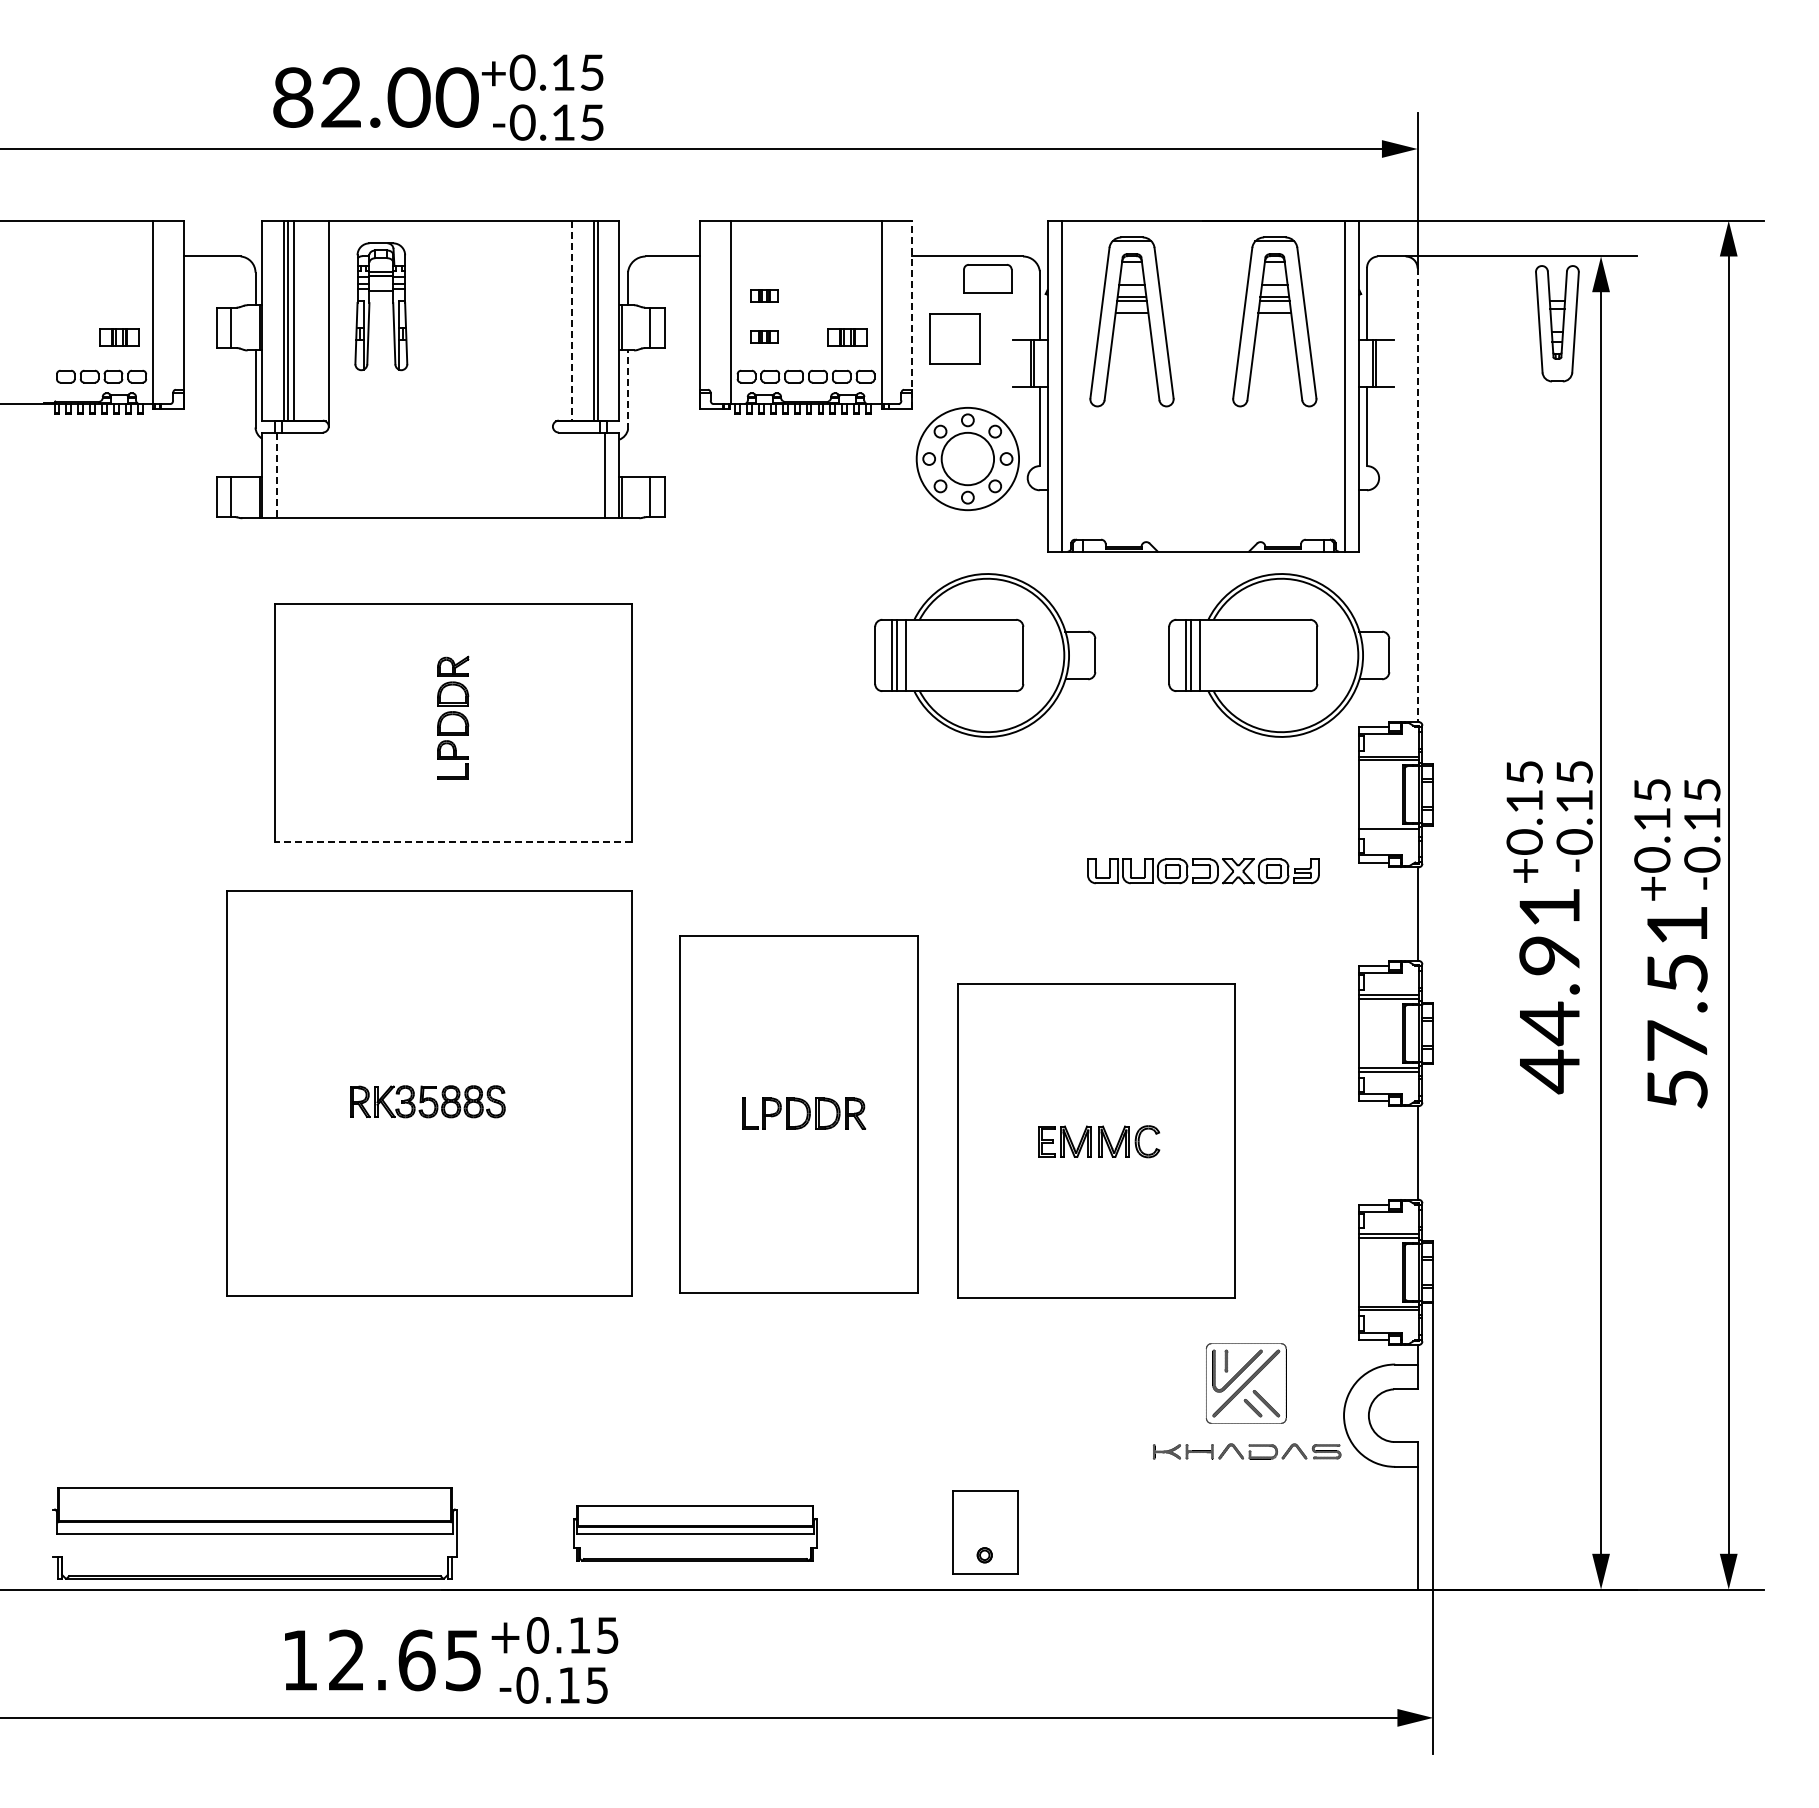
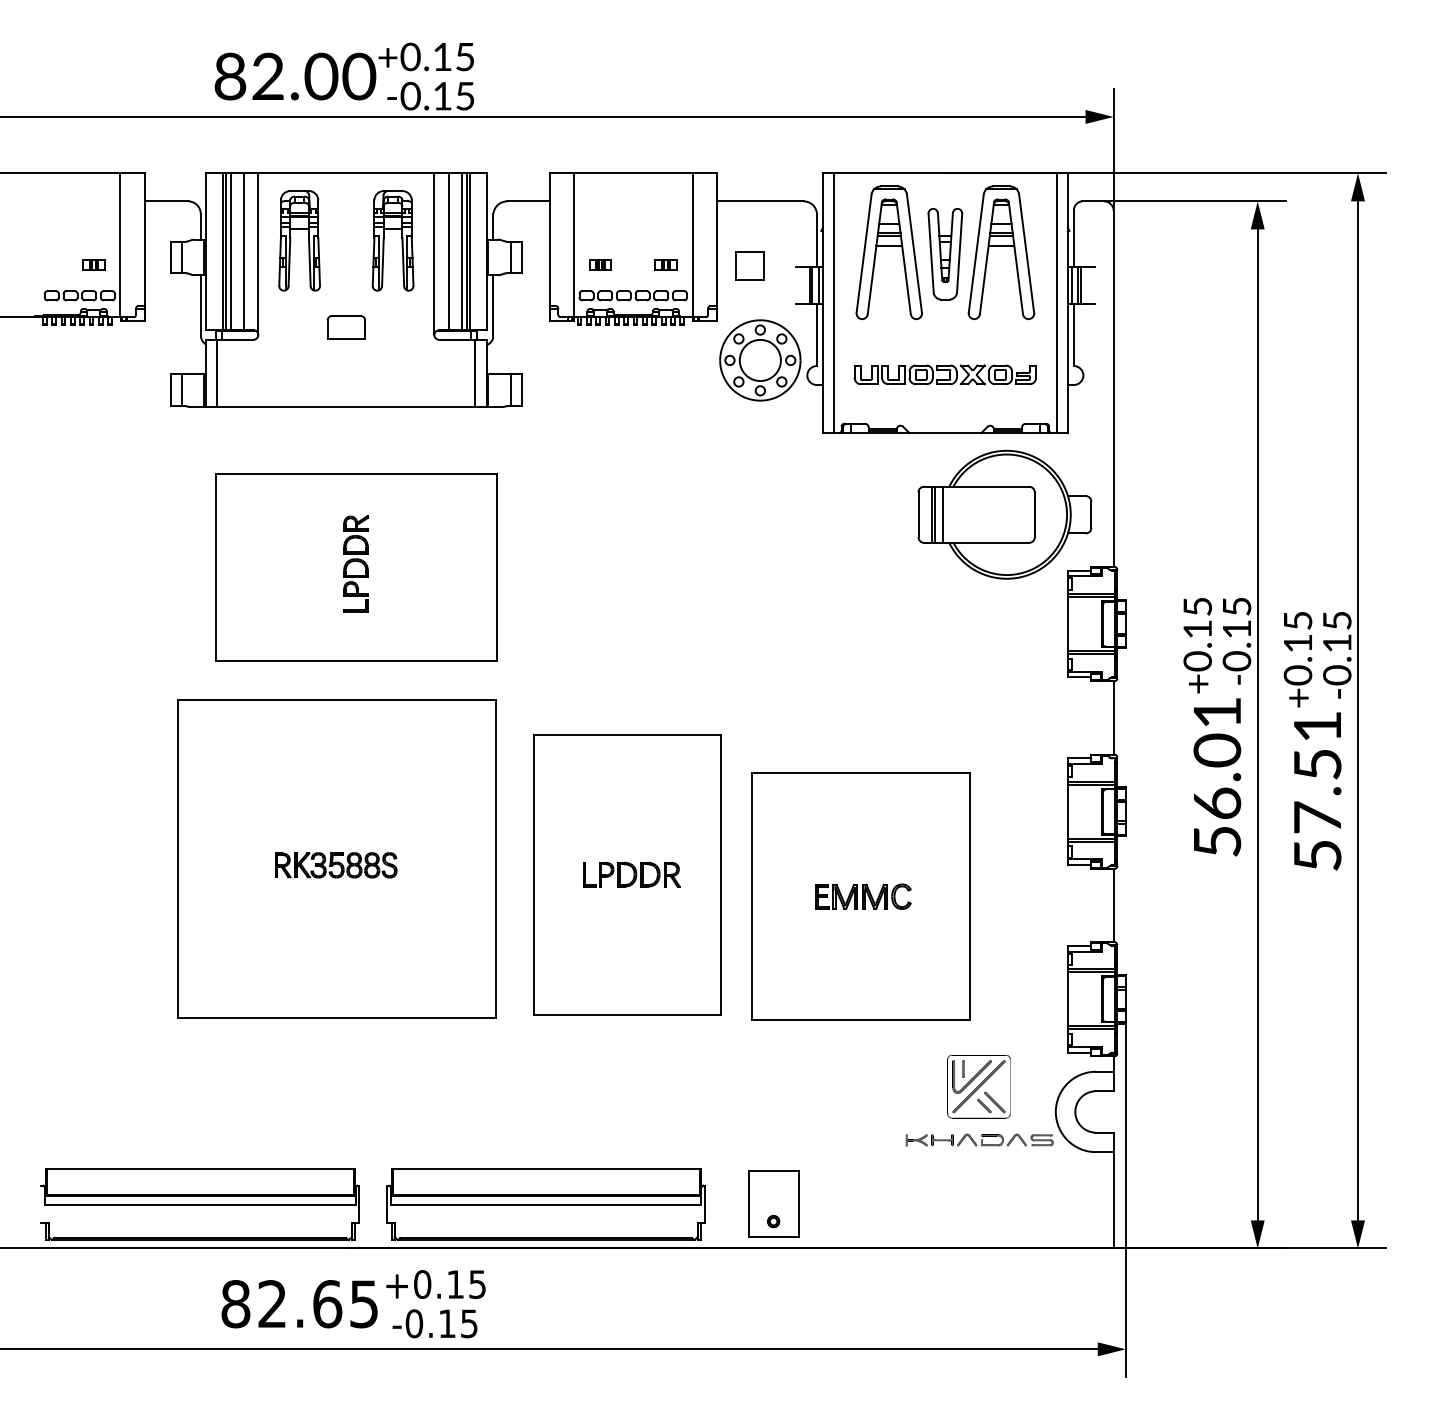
part: (987, 278) -> (346, 327), moved
part: (764, 295) -> (600, 232), removed
part: (489, 306) -> (384, 240), added
line: (912, 314) -> (716, 246), dashed -> solid
line: (310, 320) -> (243, 251), added
line: (571, 320) -> (449, 251), dashed -> solid
line: (587, 320) -> (461, 251), added
line: (552, 323) -> (434, 254), added
part: (1557, 323) -> (945, 254), moved
part: (119, 336) -> (93, 264), size x0.71
part: (847, 336) -> (665, 264), size x0.71
part: (954, 338) -> (749, 265), size x0.71
line: (1042, 363) -> (818, 285), added
line: (1364, 363) -> (1071, 285), added
line: (628, 389) -> (493, 305), dashed -> solid
line: (276, 475) -> (217, 373), dashed -> solid
line: (1417, 495) -> (1113, 389), dashed -> solid
part: (985, 655) -> (774, 514), removed
line: (1388, 832) -> (1090, 653), added
line: (453, 842) -> (356, 661), dashed -> solid
part: (1203, 871) -> (945, 374), moved
text: (1550, 1014) -> (1218, 796), 44.91 -> 56.01
part: (695, 1533) -> (546, 1204), size x1.67
text: (300, 1660) -> (236, 1304), 12.65 -> 82.65

